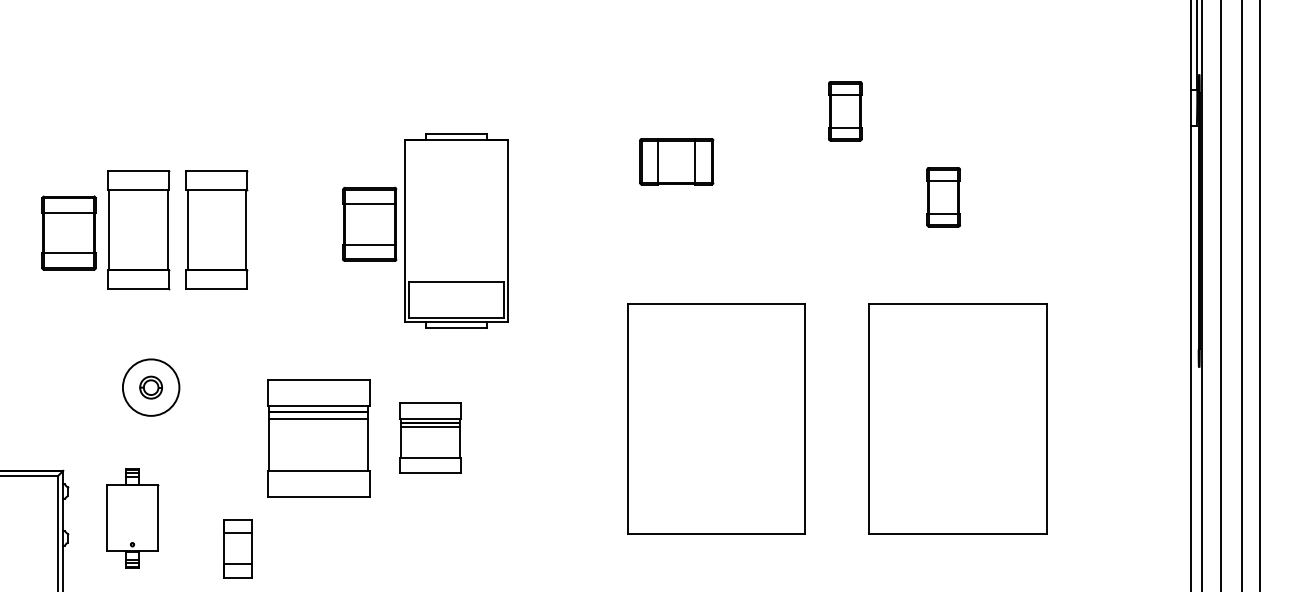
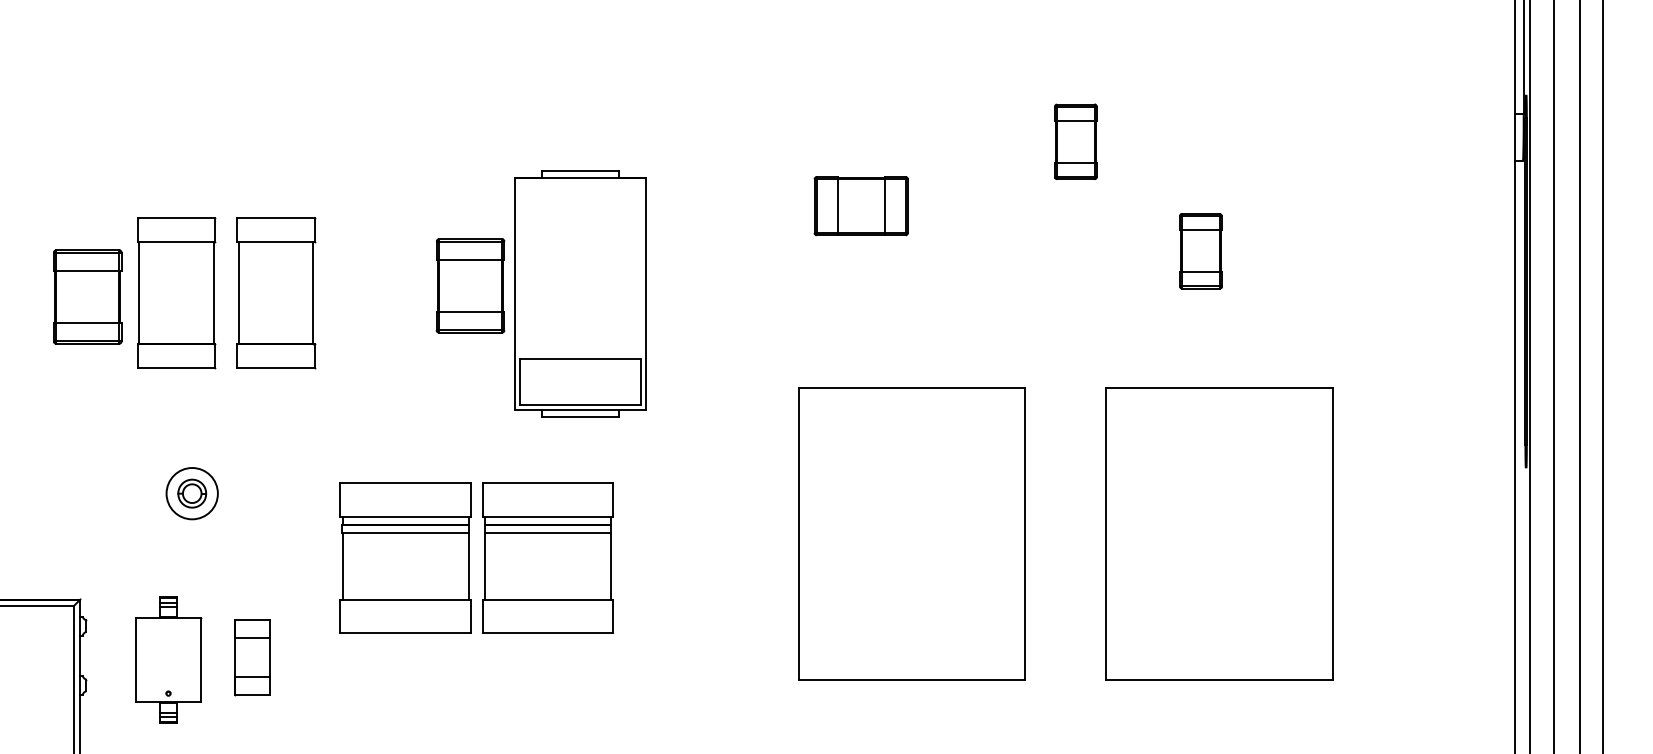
circle: (150, 387) -> (191, 493), size x0.71
part: (430, 437) -> (547, 557), size x1.67
part: (237, 548) -> (252, 657), moved

